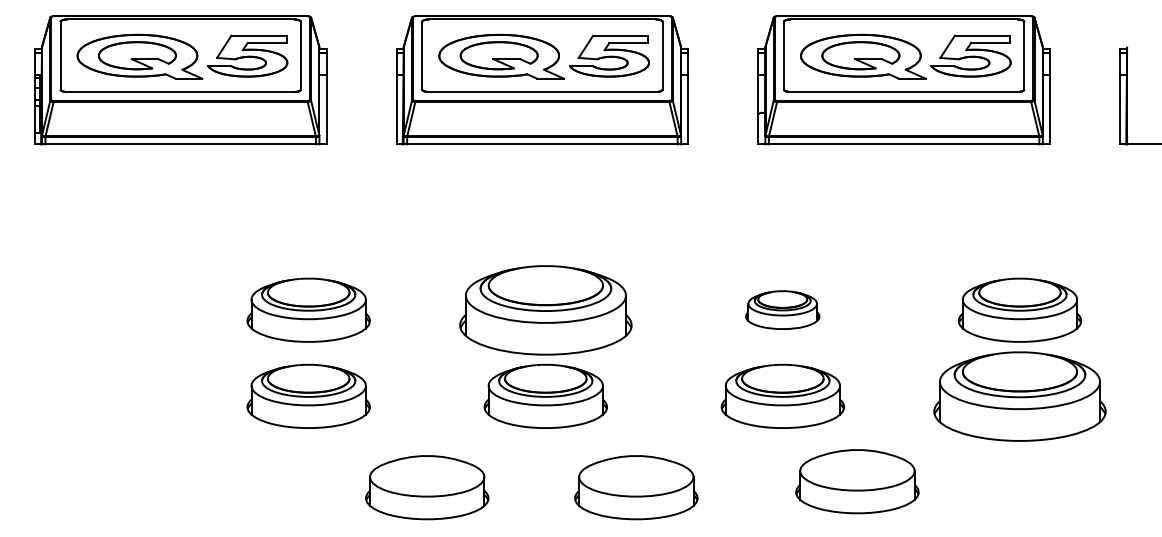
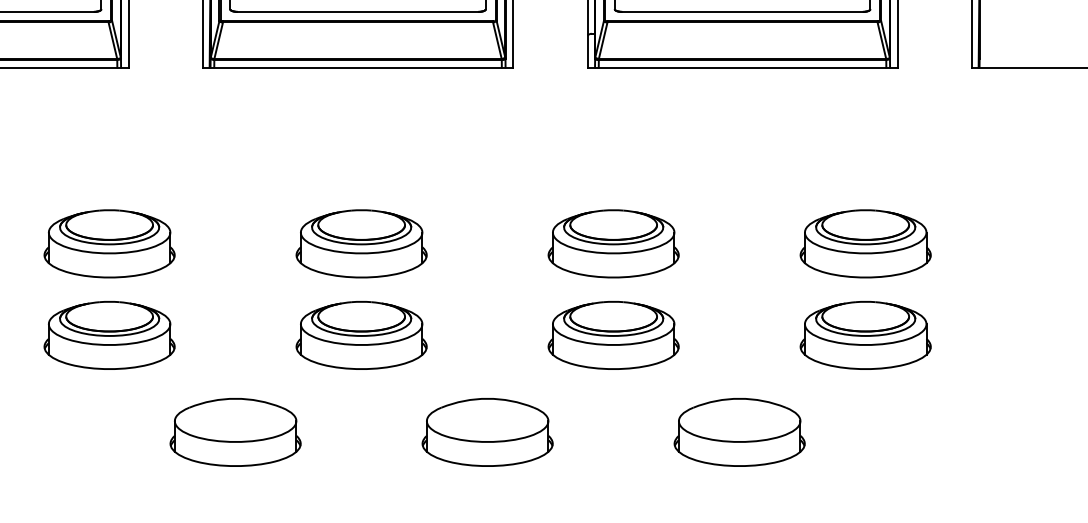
part: (545, 309) -> (361, 243), size x0.71
part: (782, 309) -> (613, 243), size x1.67
part: (1019, 395) -> (865, 334), size x0.71
part: (857, 481) -> (739, 432), moved
part: (636, 487) -> (487, 432), moved

